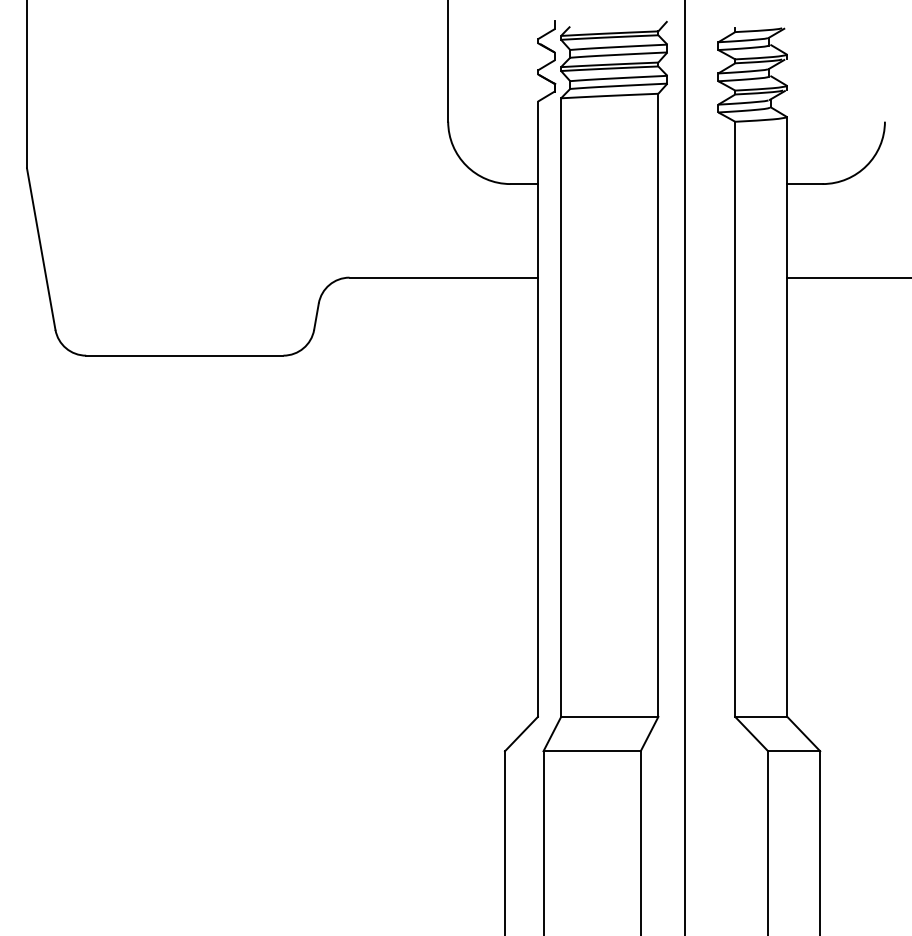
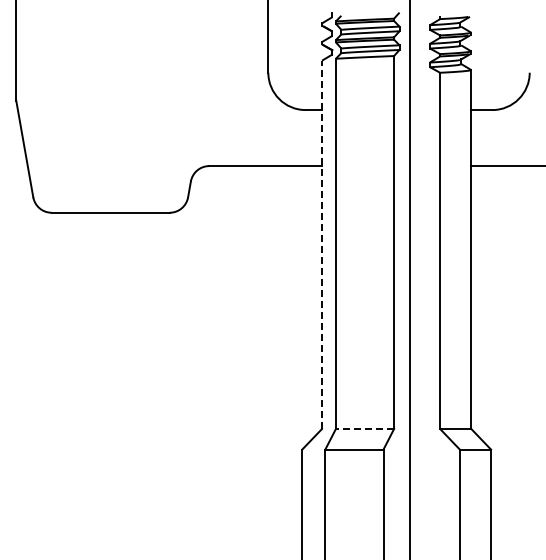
line: (538, 408) -> (322, 244), solid -> dashed
line: (608, 716) -> (364, 428), solid -> dashed

